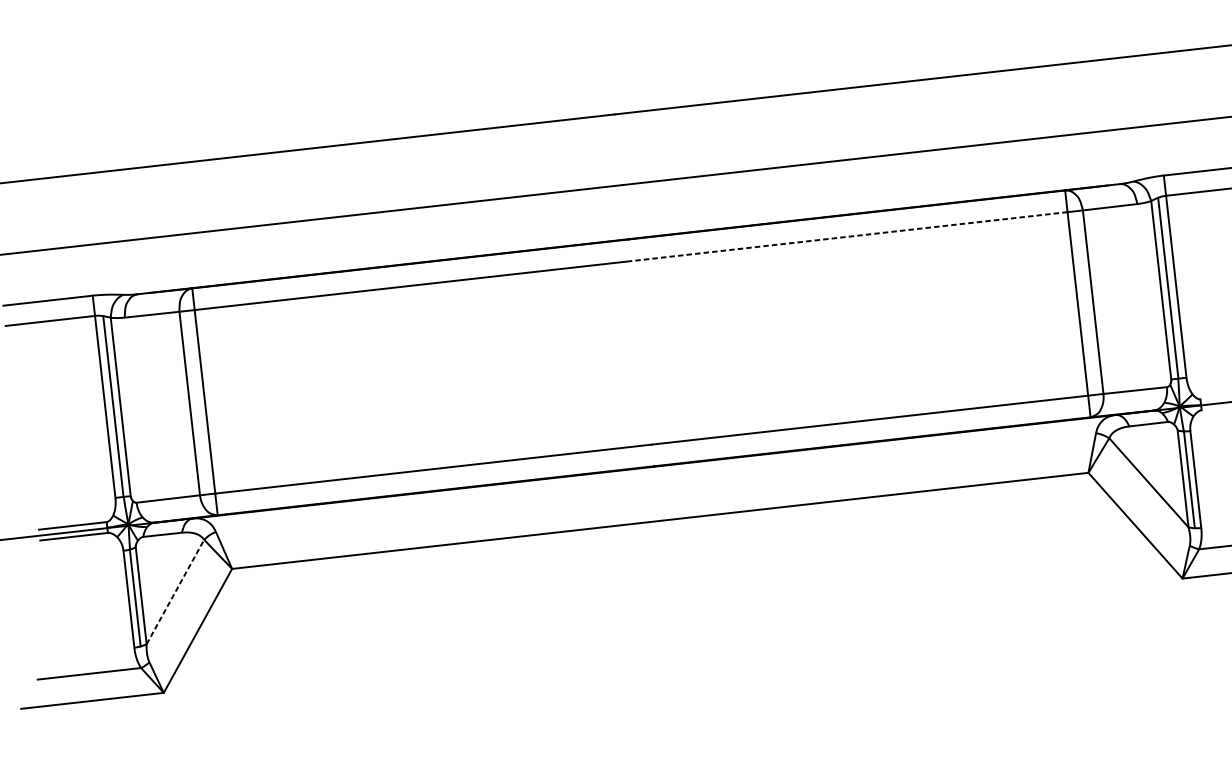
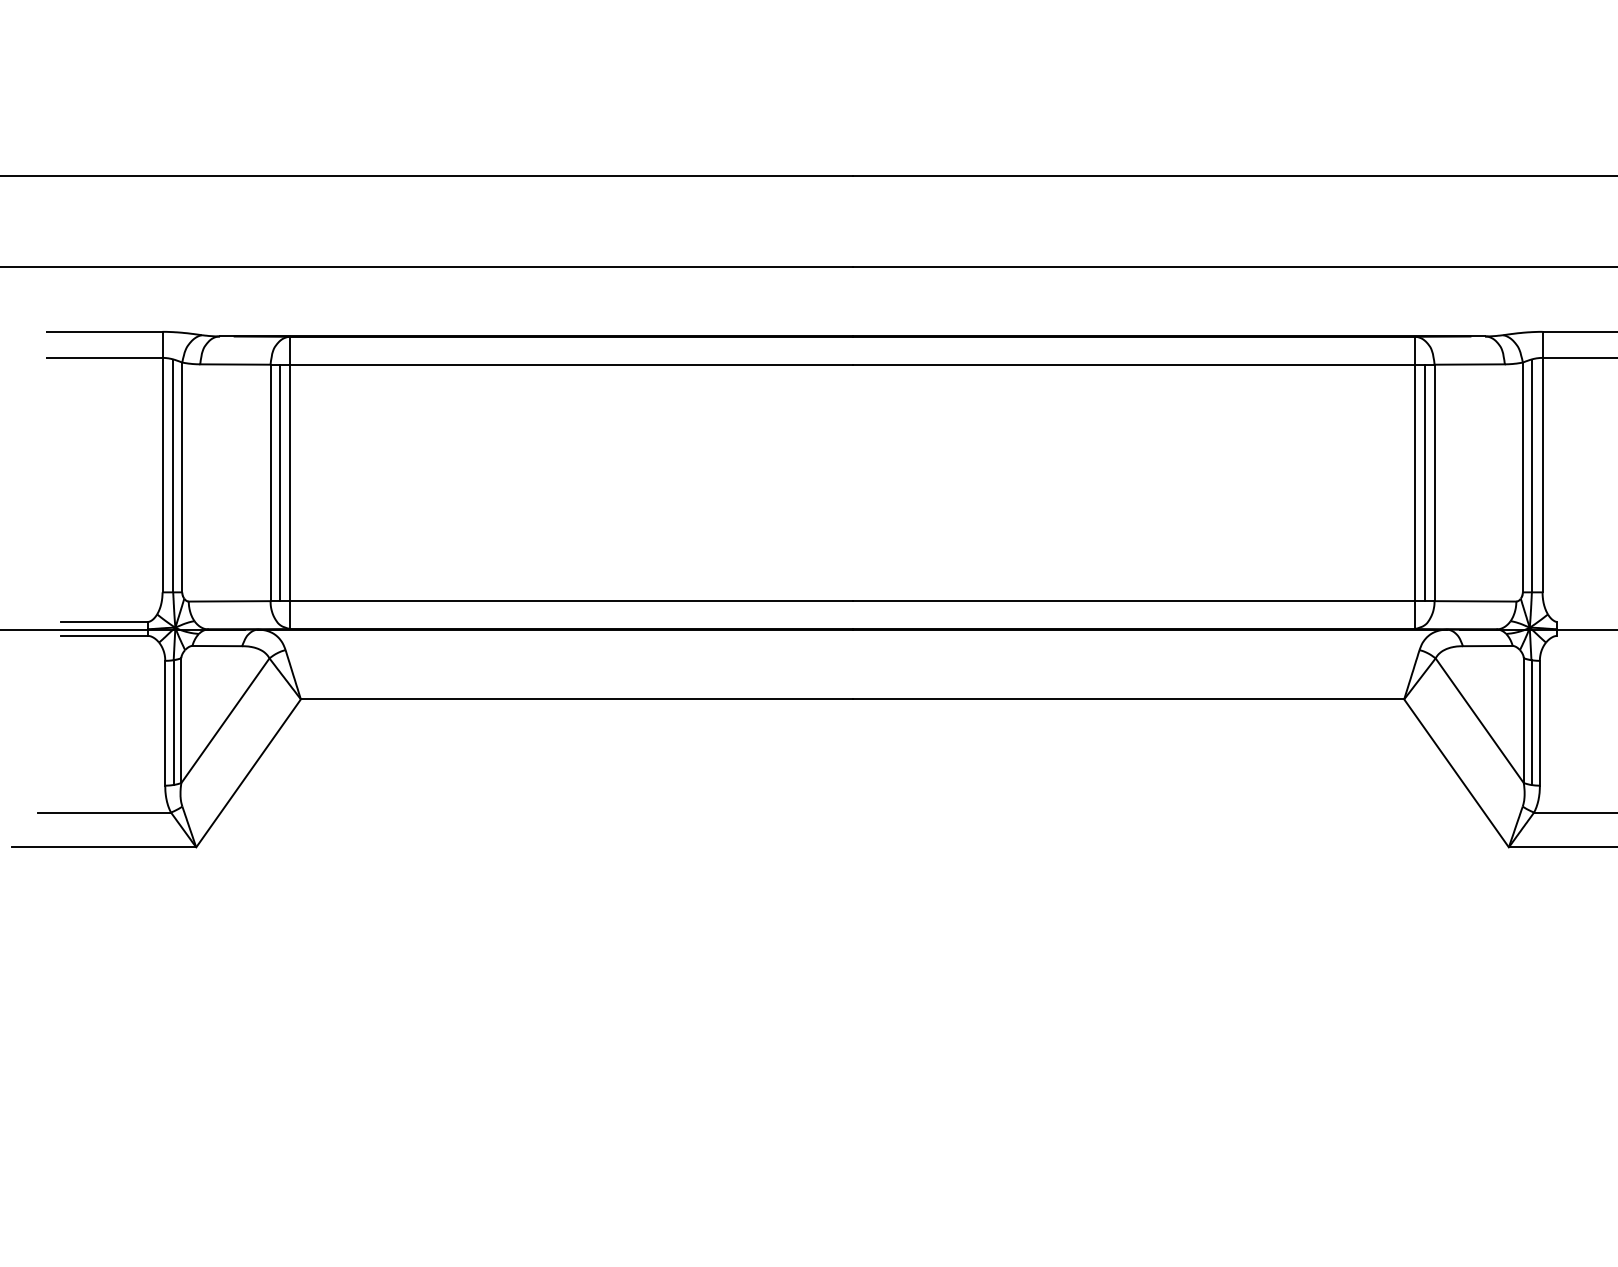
line: (849, 236) -> (1133, 364), dashed -> solid
line: (1085, 302) -> (1424, 482), added
line: (197, 402) -> (280, 482), added
line: (175, 591) -> (225, 720), dashed -> solid

